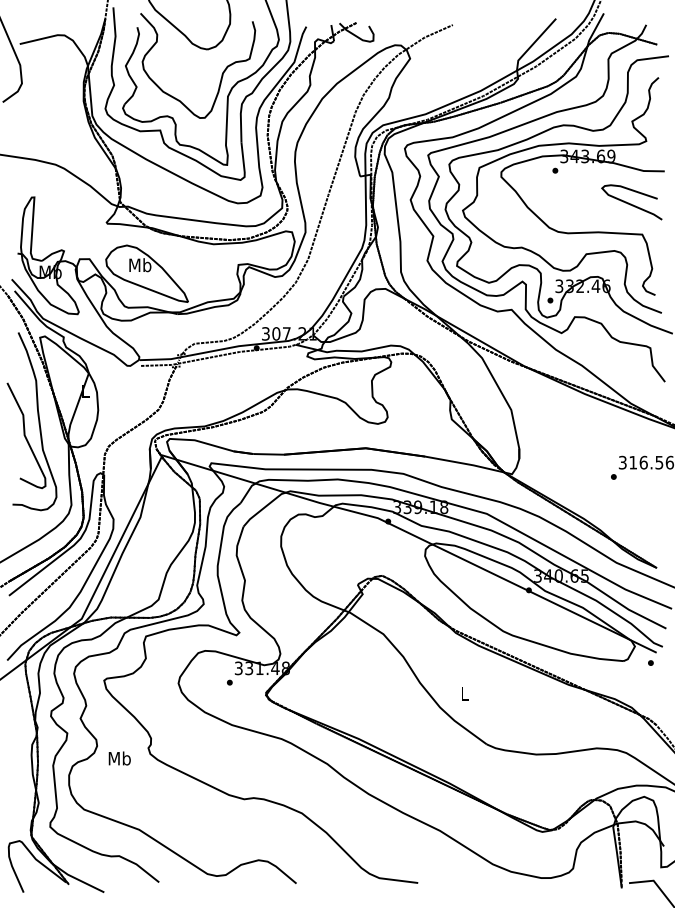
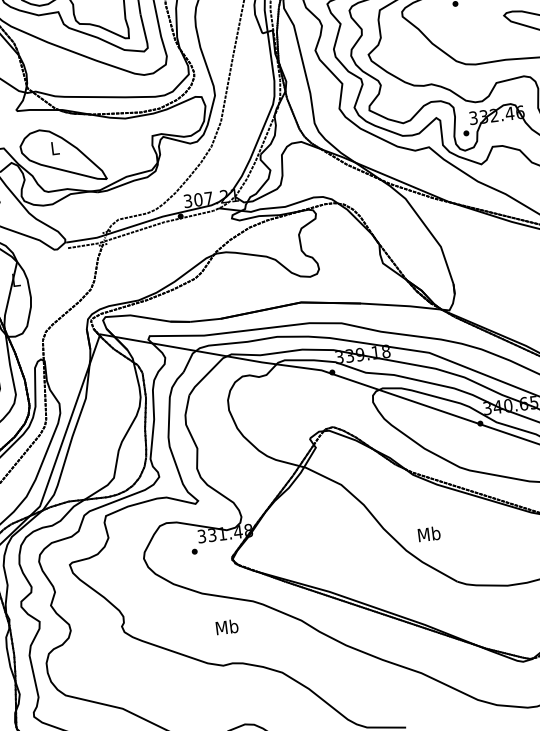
text: (140, 265) -> (55, 148), Mb -> L
text: (464, 693) -> (428, 533), L -> Mb
text: (119, 758) -> (226, 627), moved

